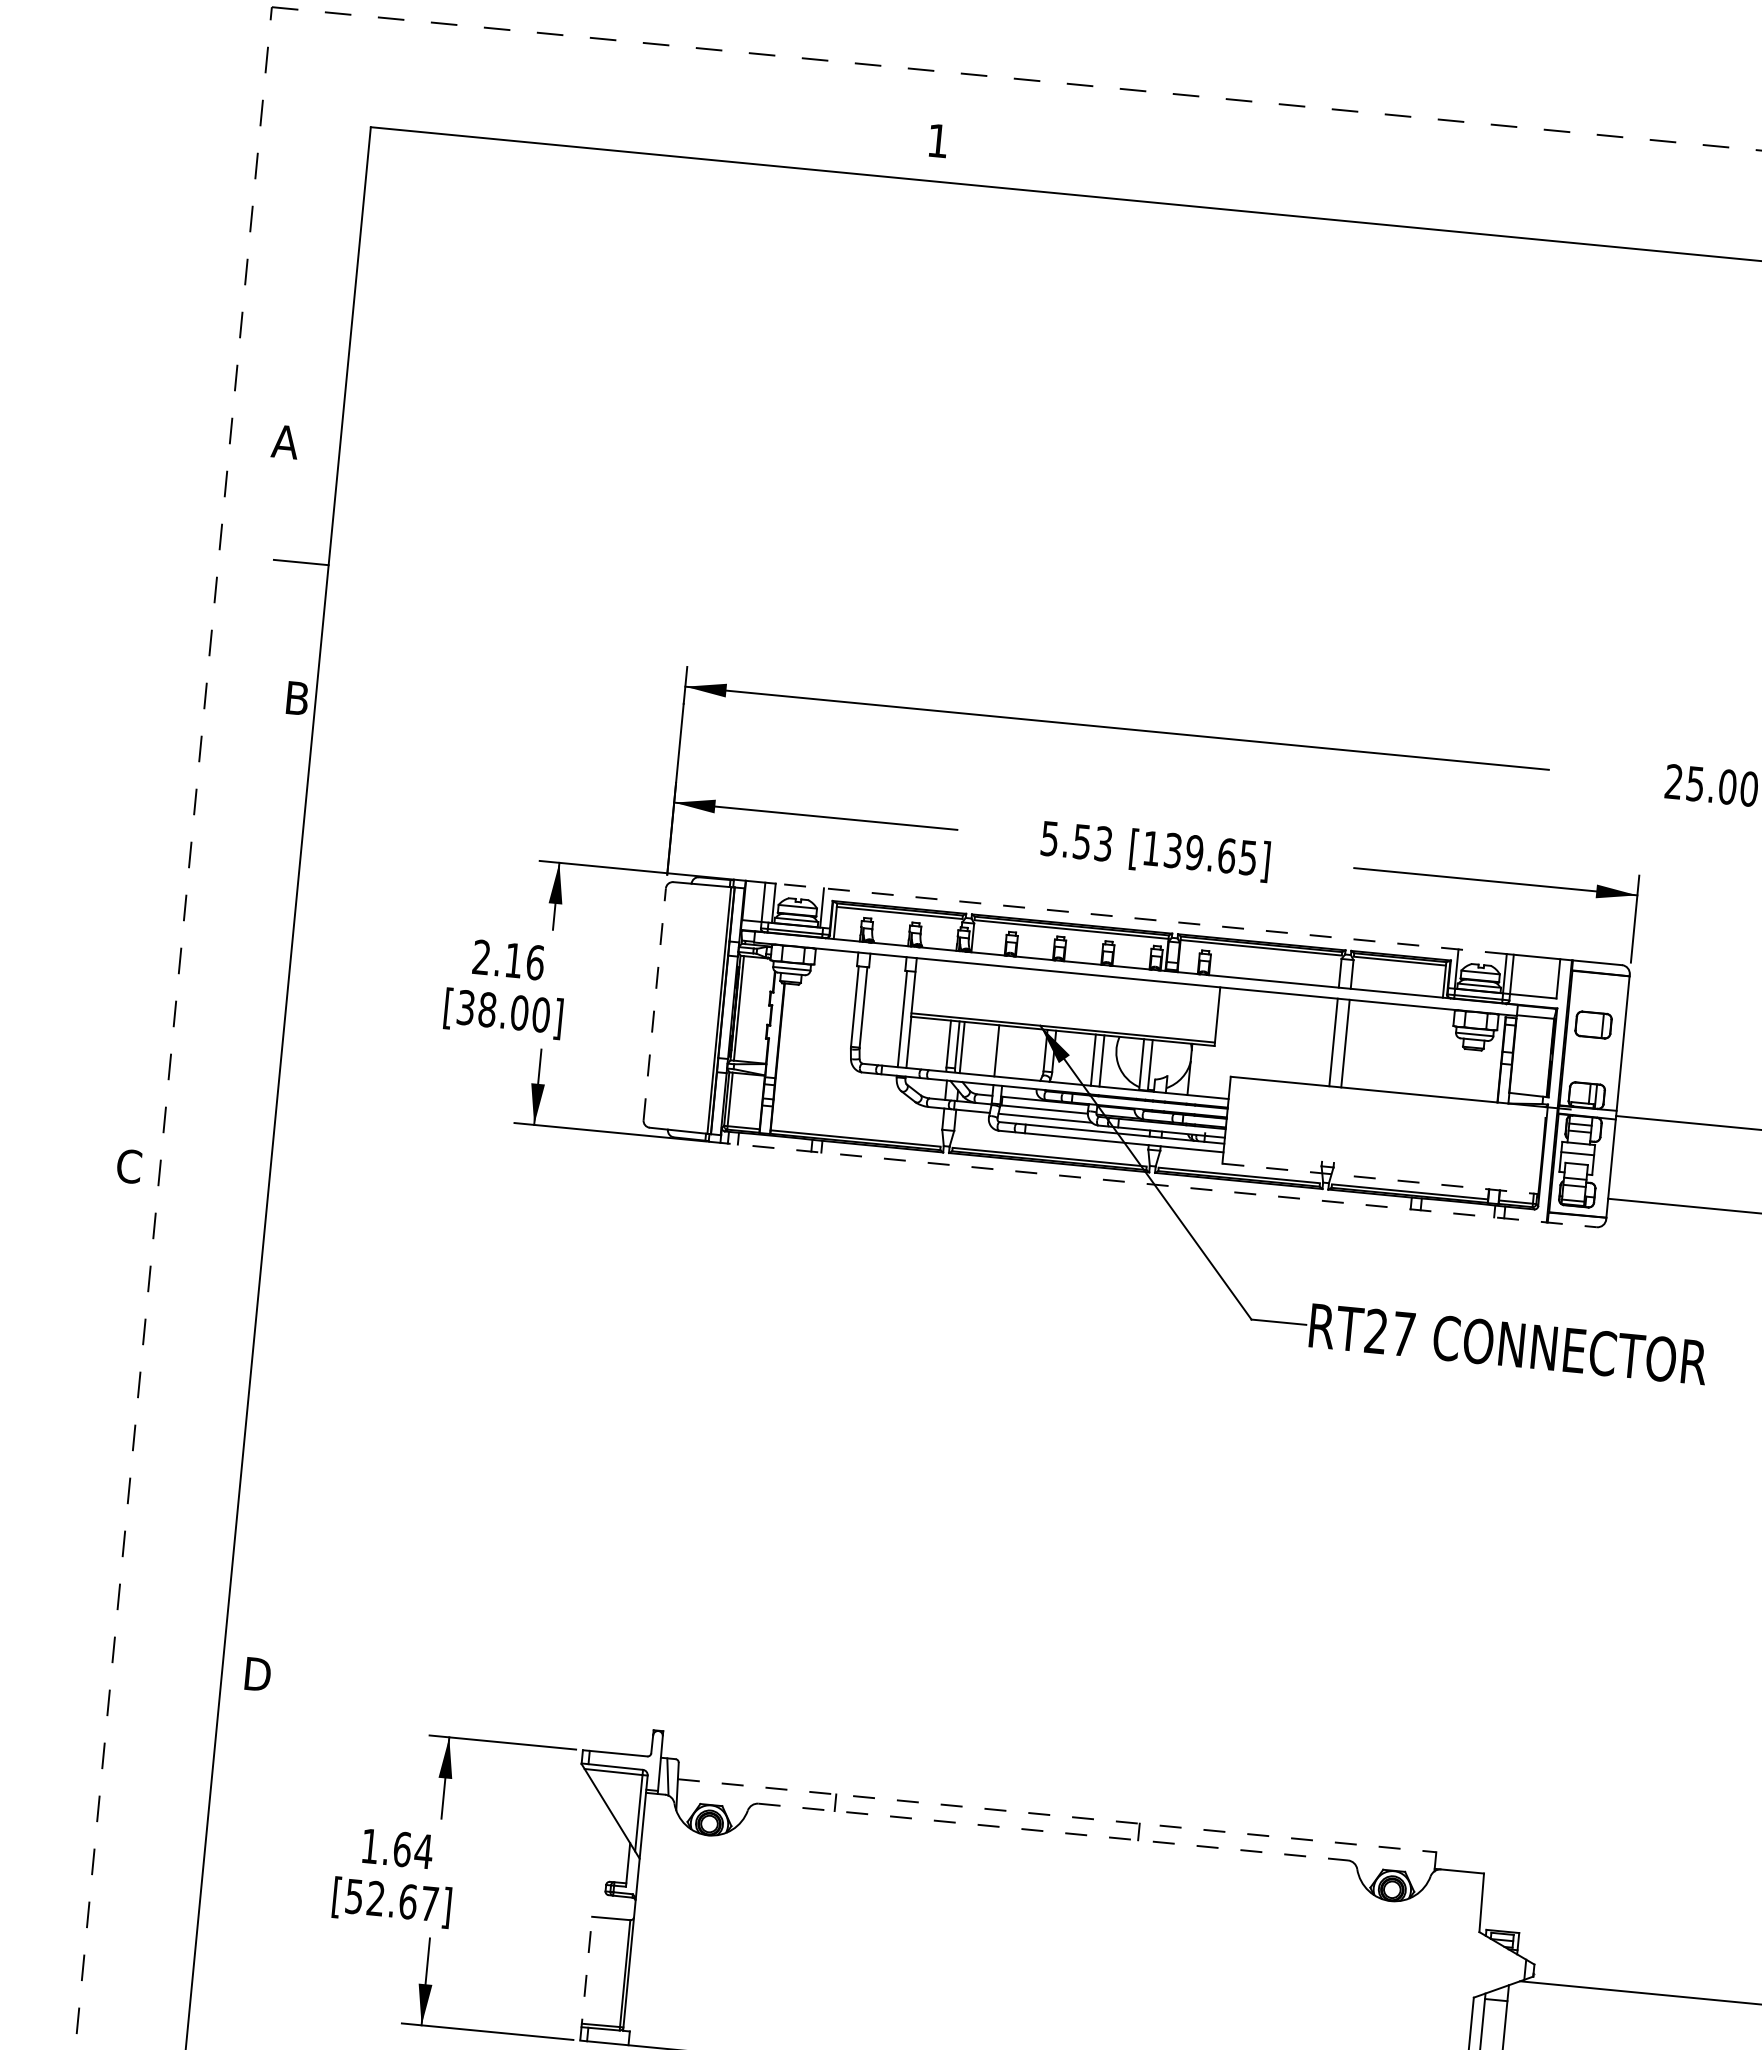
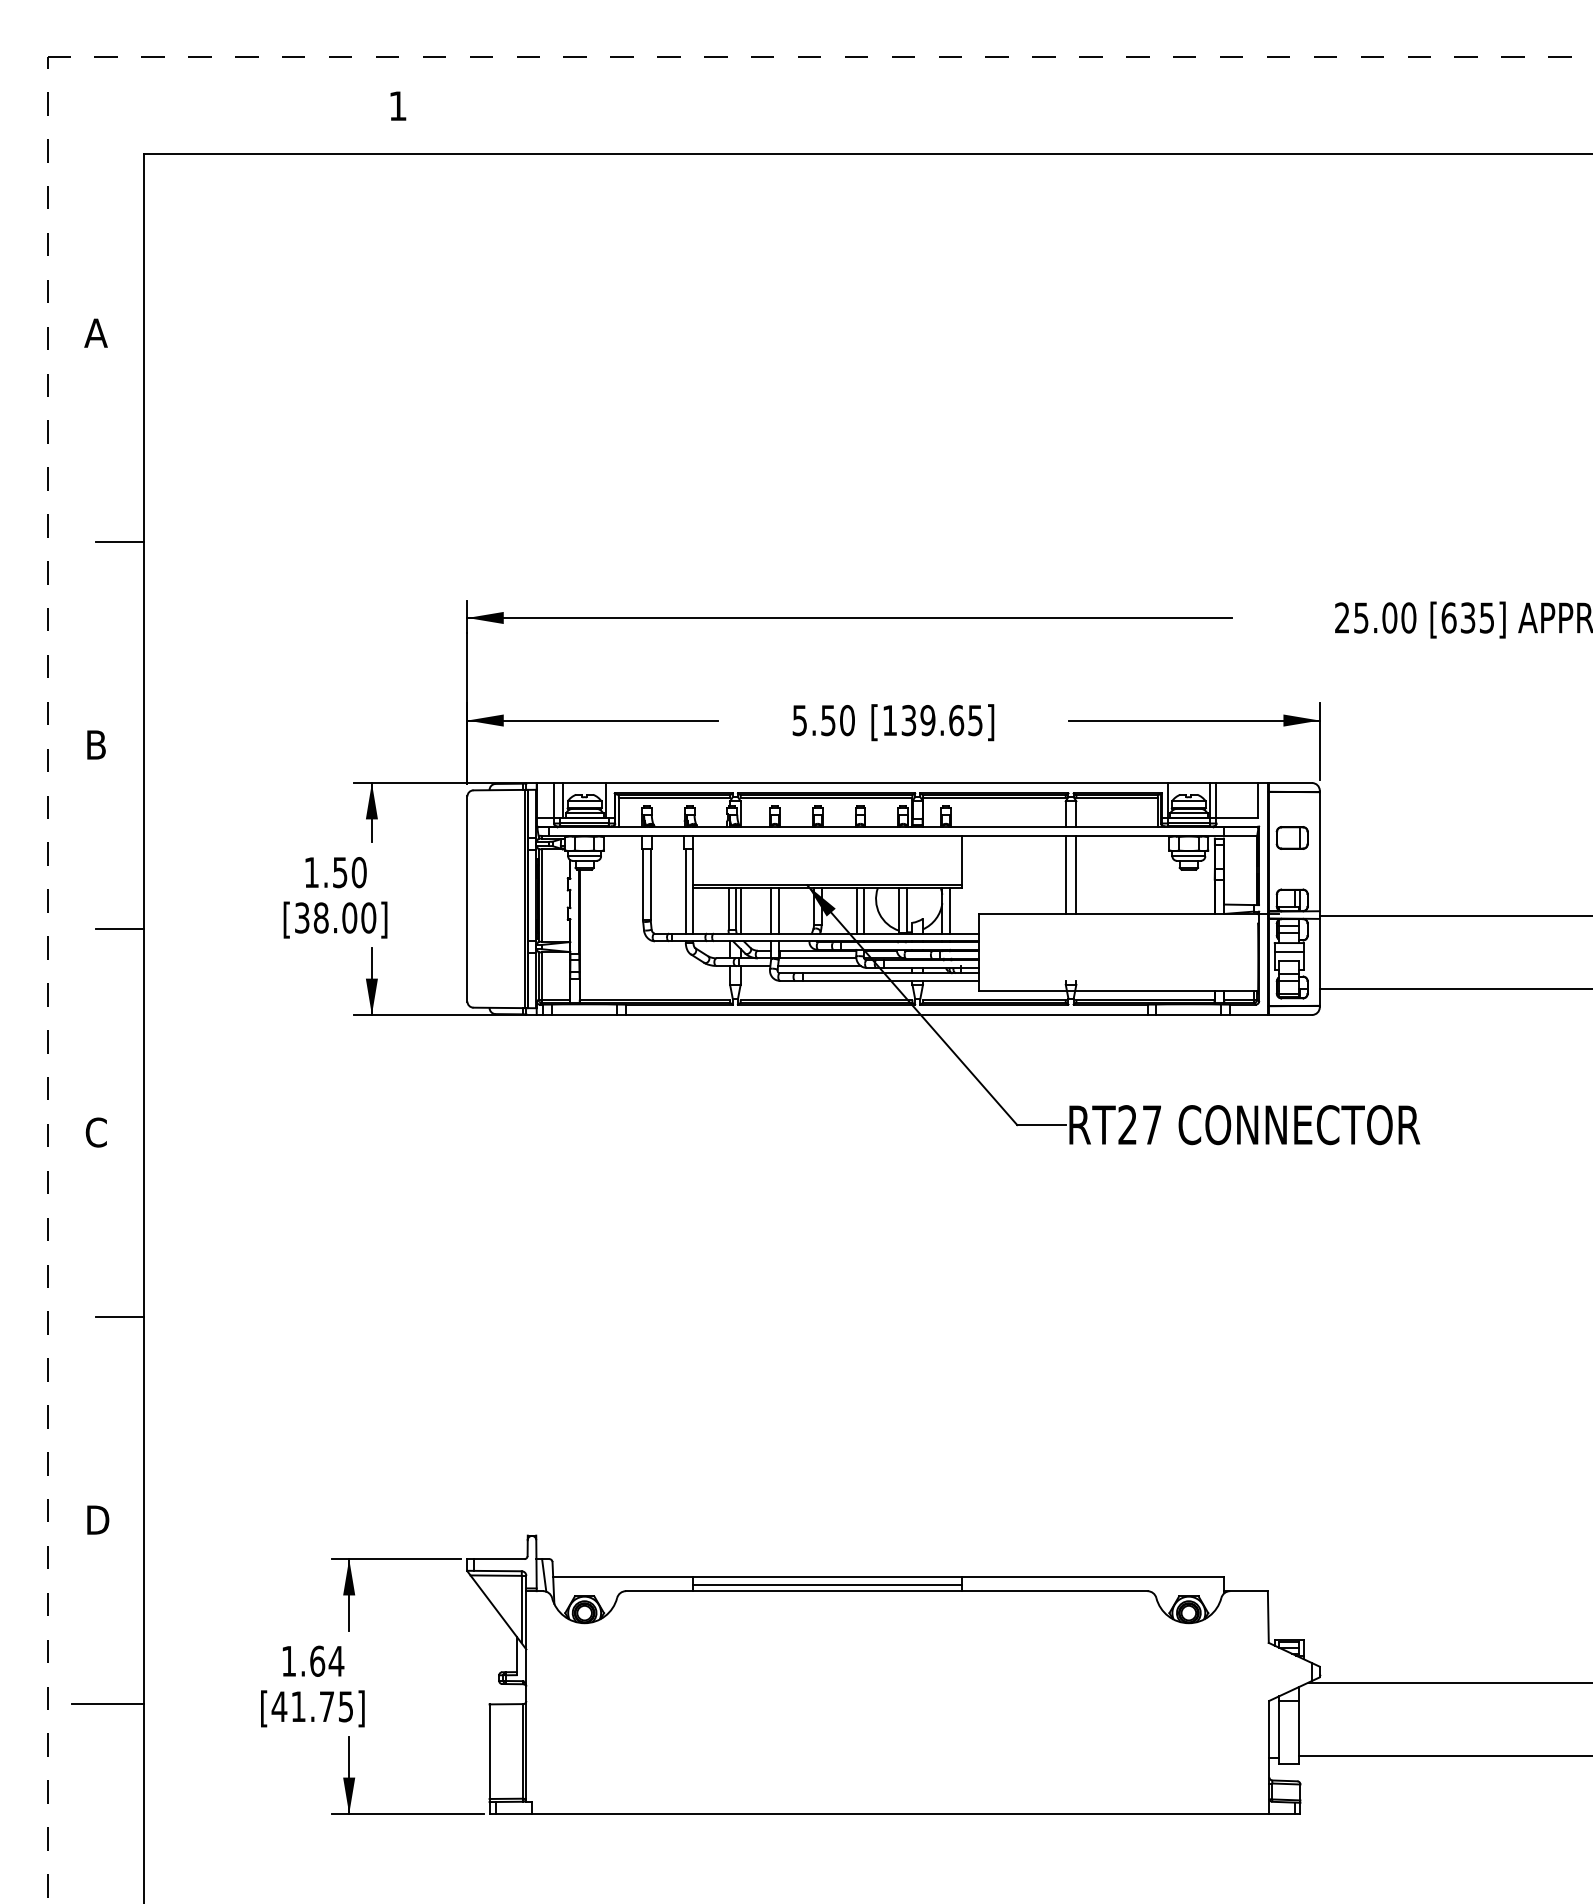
text: (938, 140) -> (398, 105), moved
text: (284, 441) -> (95, 332), moved
text: (297, 697) -> (96, 744), moved
text: (1103, 843) -> (847, 720), 5.53 -> 5.50
line: (1140, 919) -> (886, 783), dashed -> solid
text: (508, 959) -> (335, 872), 2.16 -> 1.50
line: (259, 1000) -> (120, 929), added
line: (654, 1004) -> (467, 899), dashed -> solid
line: (1005, 1051) -> (778, 910), added
line: (1198, 1069) -> (949, 910), added
text: (128, 1166) -> (95, 1132), moved
line: (1380, 1178) -> (1118, 990), dashed -> solid
line: (1153, 1183) -> (919, 1014), dashed -> solid
line: (217, 1438) -> (120, 1316), added
text: (258, 1673) -> (98, 1519), moved
line: (1056, 1815) -> (888, 1576), dashed -> solid
line: (987, 1818) -> (827, 1584), added
line: (1052, 1832) -> (886, 1591), dashed -> solid
line: (160, 1875) -> (107, 1704), added
text: (391, 1899) -> (312, 1706), [52.67] -> [41.75]
line: (586, 1979) -> (489, 1759), dashed -> solid

